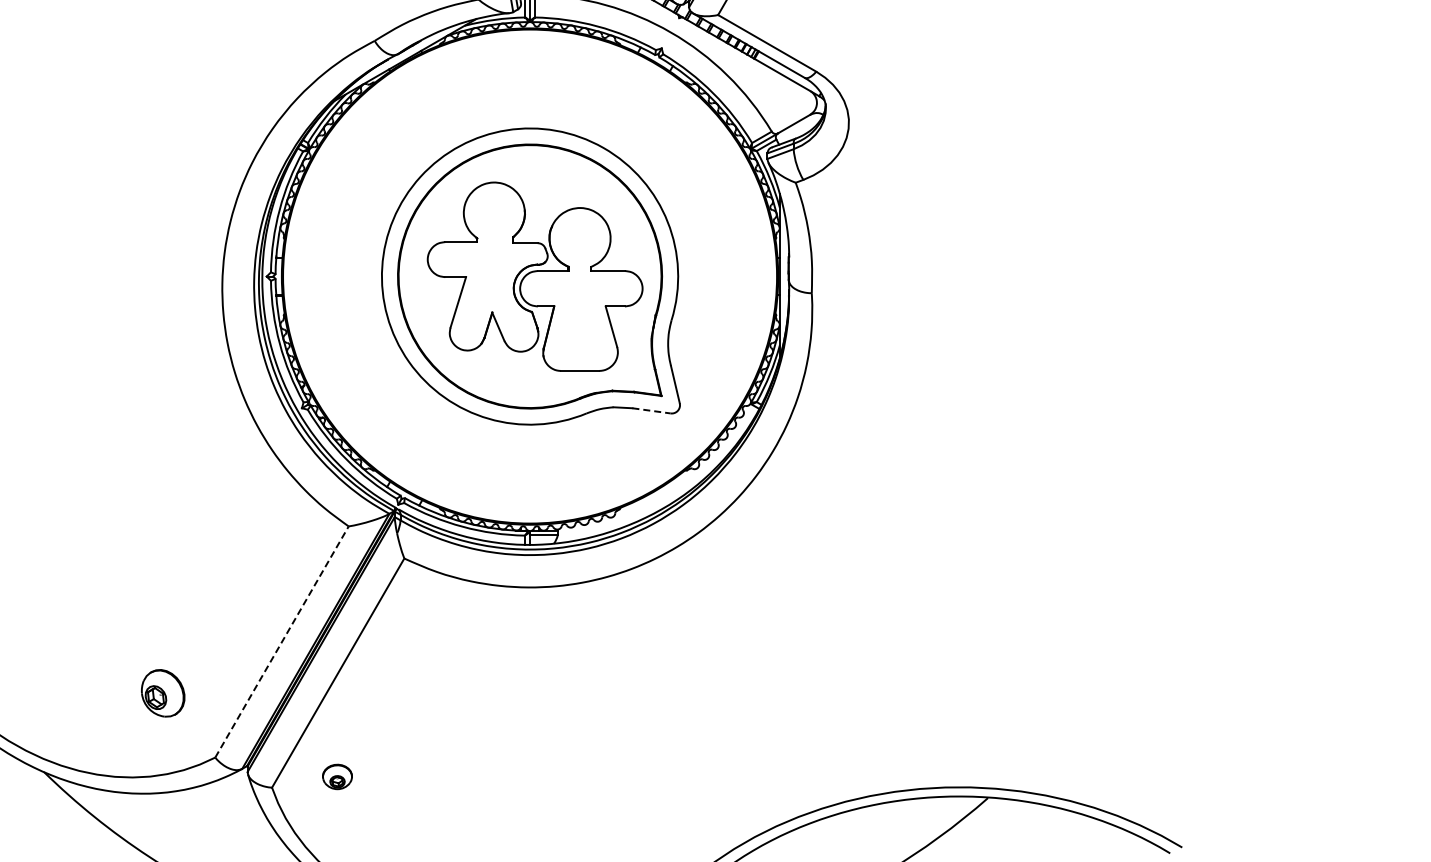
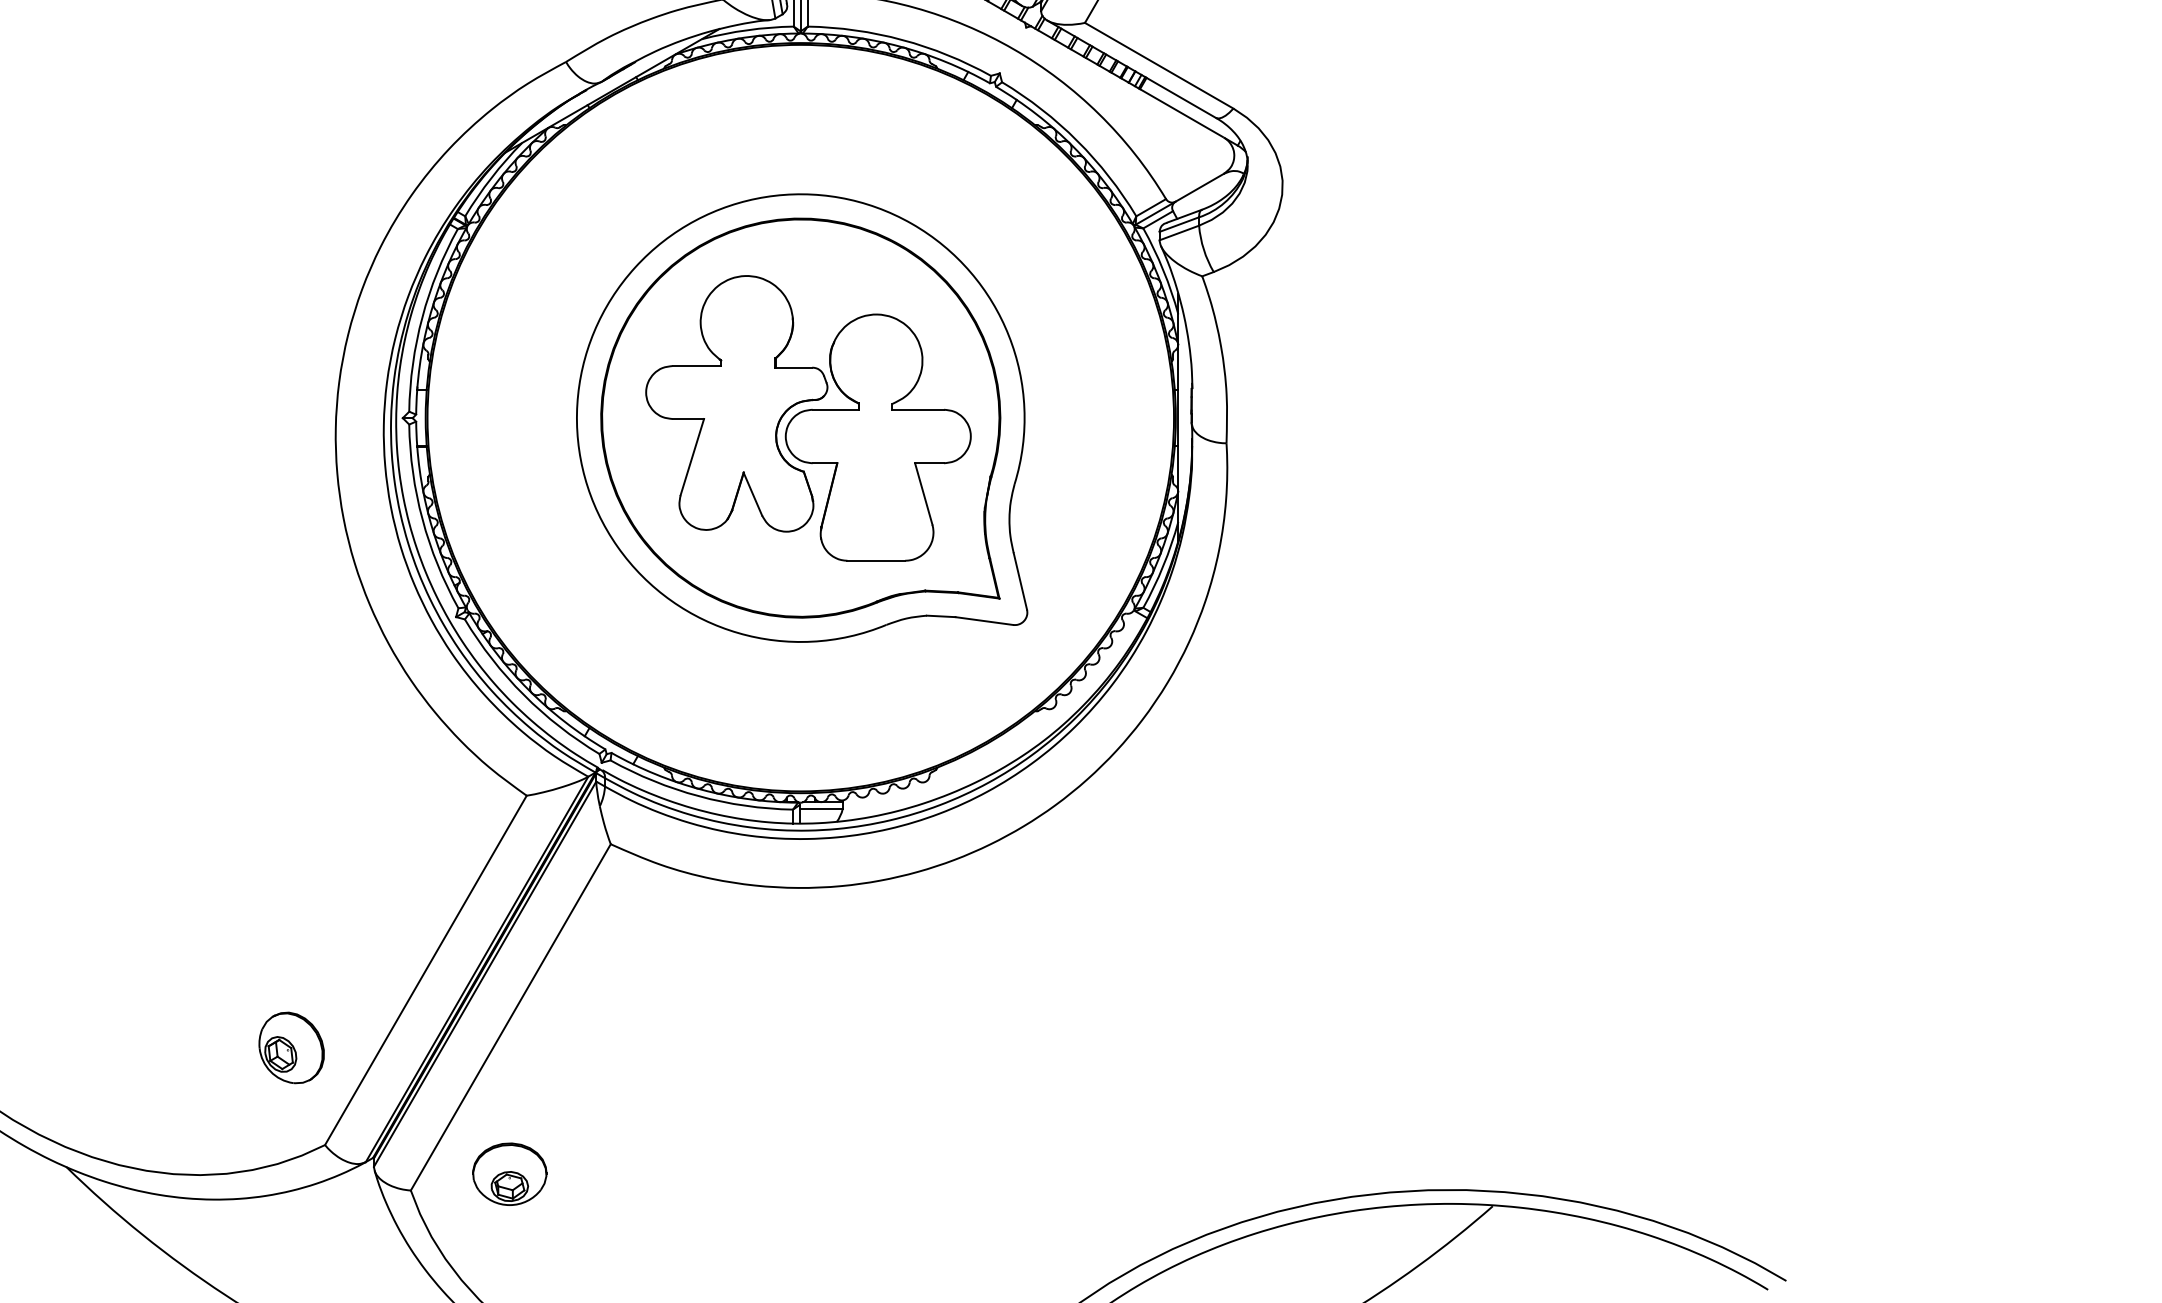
line: (651, 410) -> (984, 620), dashed -> solid
line: (282, 641) -> (426, 969), dashed -> solid
part: (163, 693) -> (292, 1048), moved
part: (337, 776) -> (509, 1173), size x1.67

